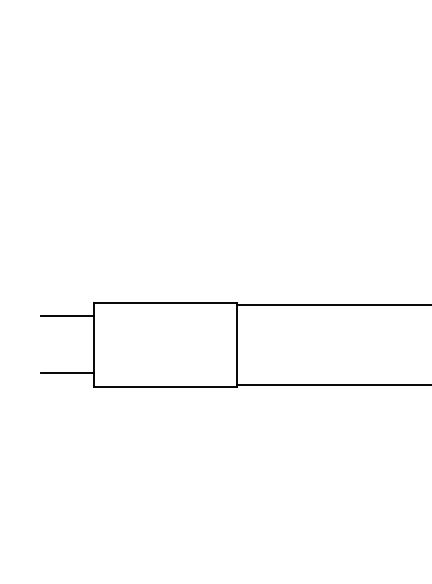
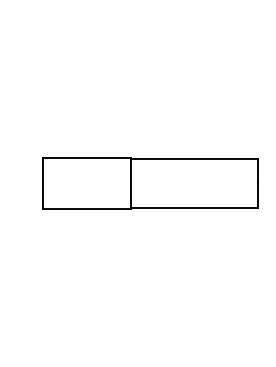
line: (66, 315) -> (26, 165), removed
line: (66, 374) -> (26, 201), removed

